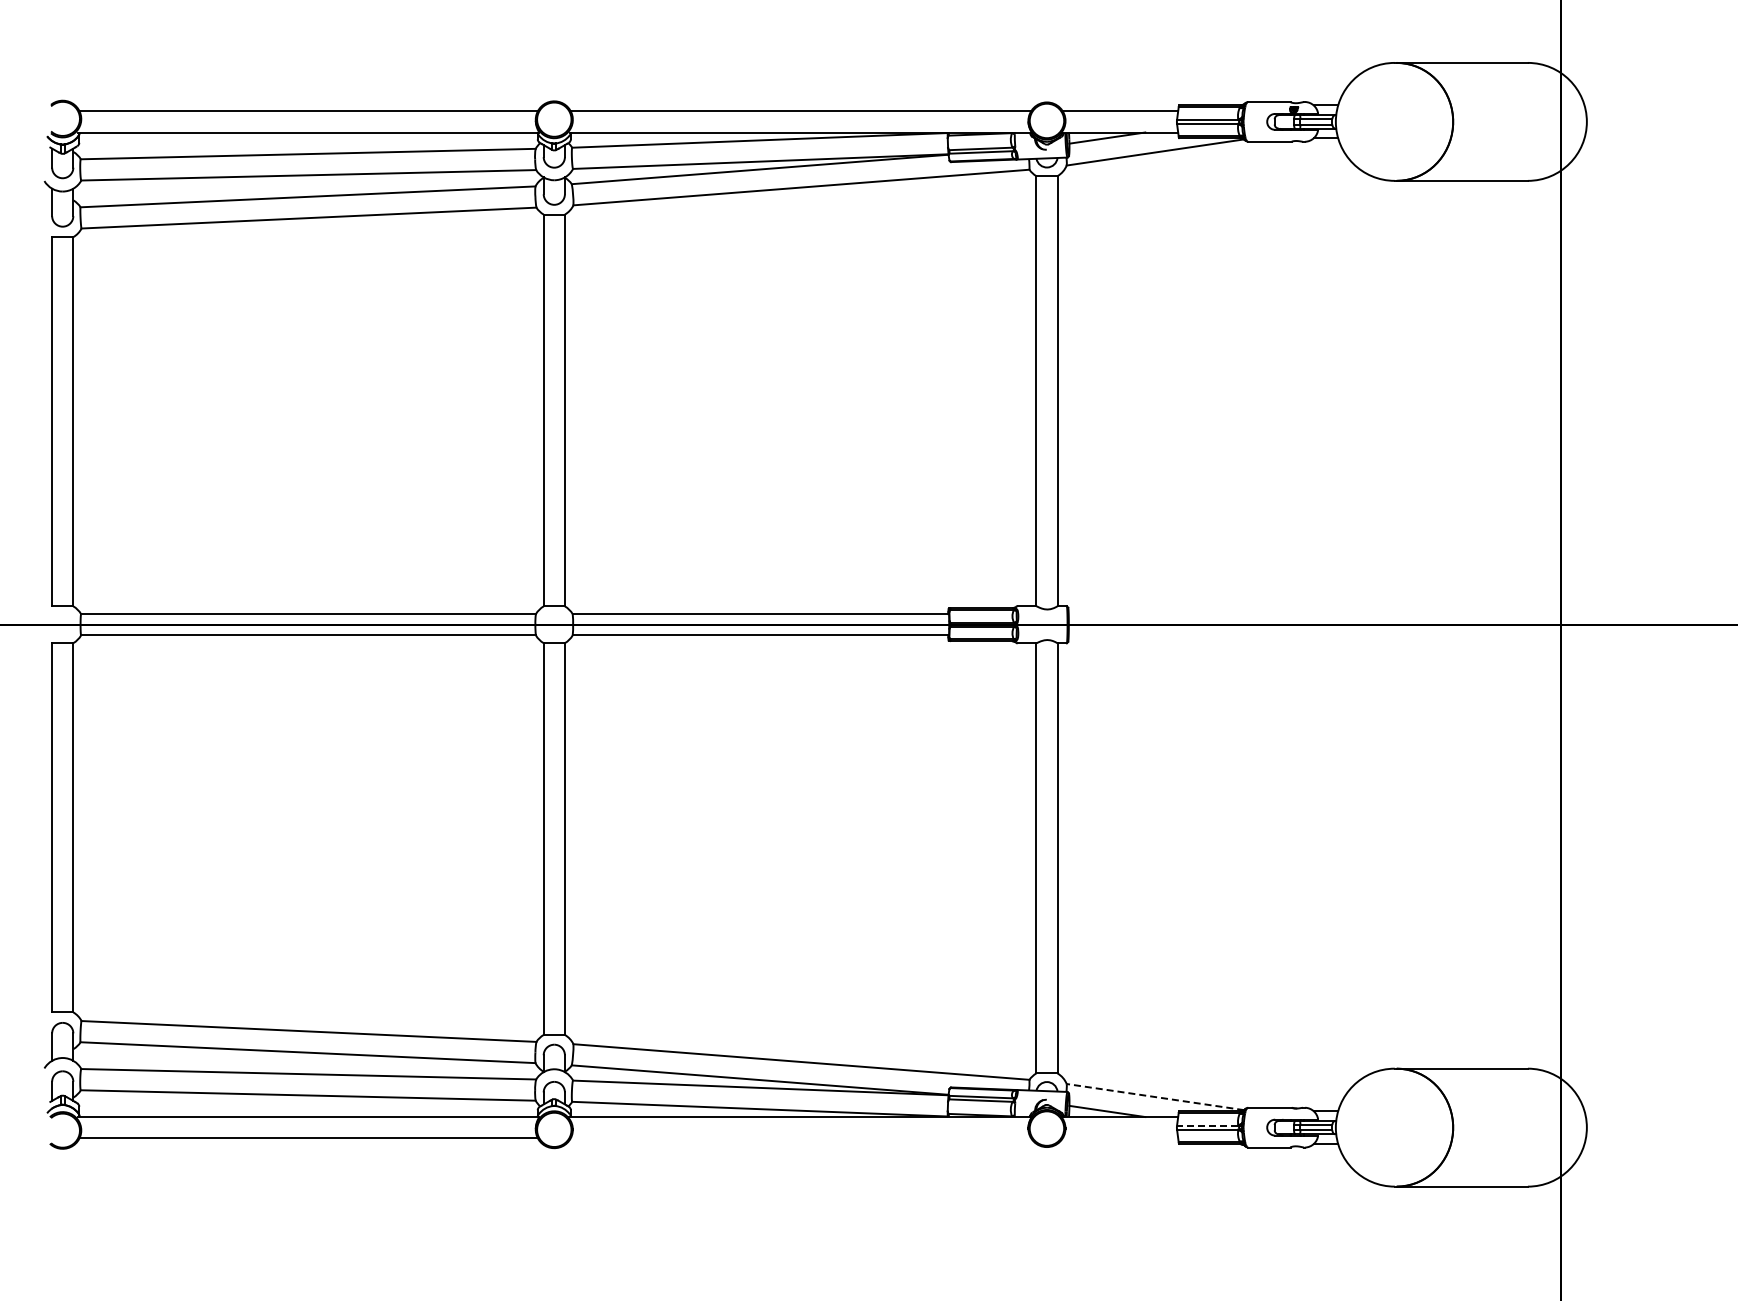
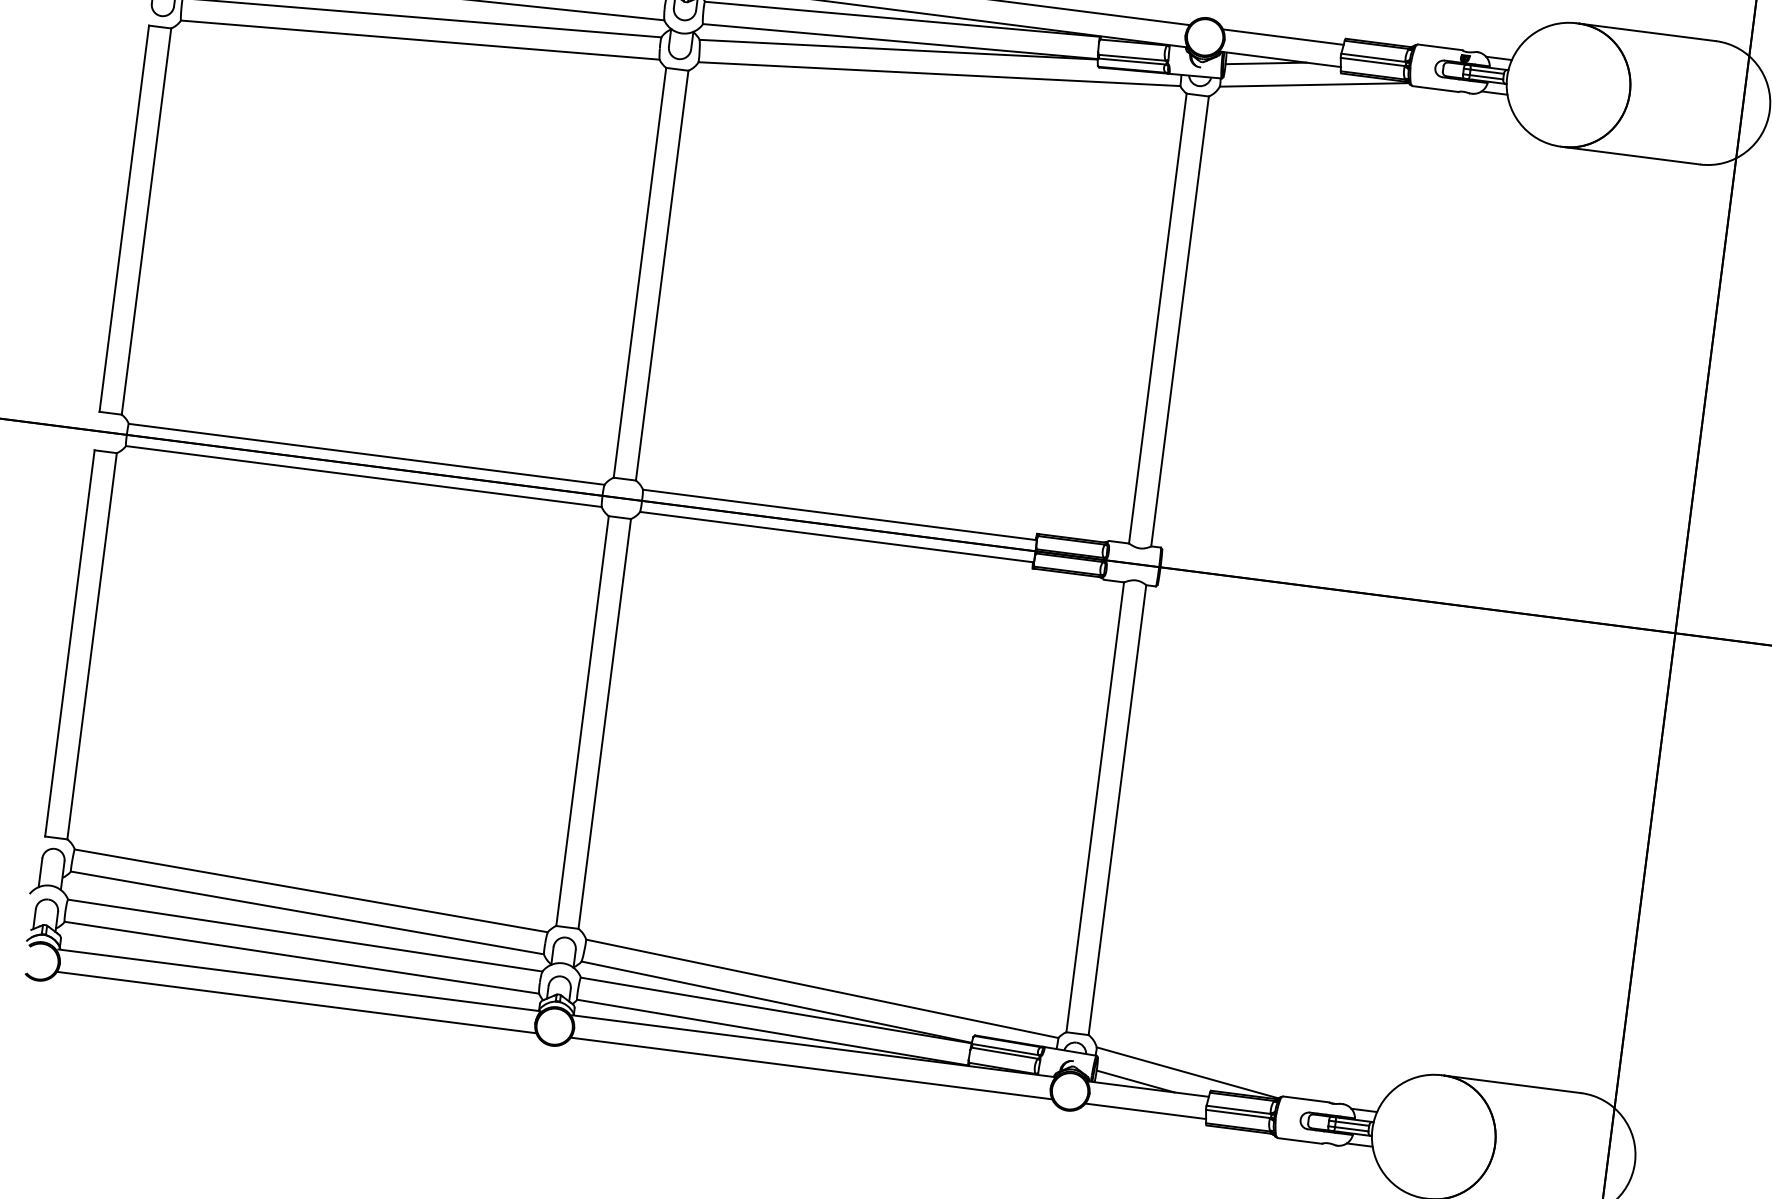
line: (1155, 1097) -> (1187, 1073), dashed -> solid
line: (1207, 1125) -> (1238, 1109), dashed -> solid
line: (800, 1138) -> (811, 1068), added
line: (1120, 1138) -> (1145, 1111), added

